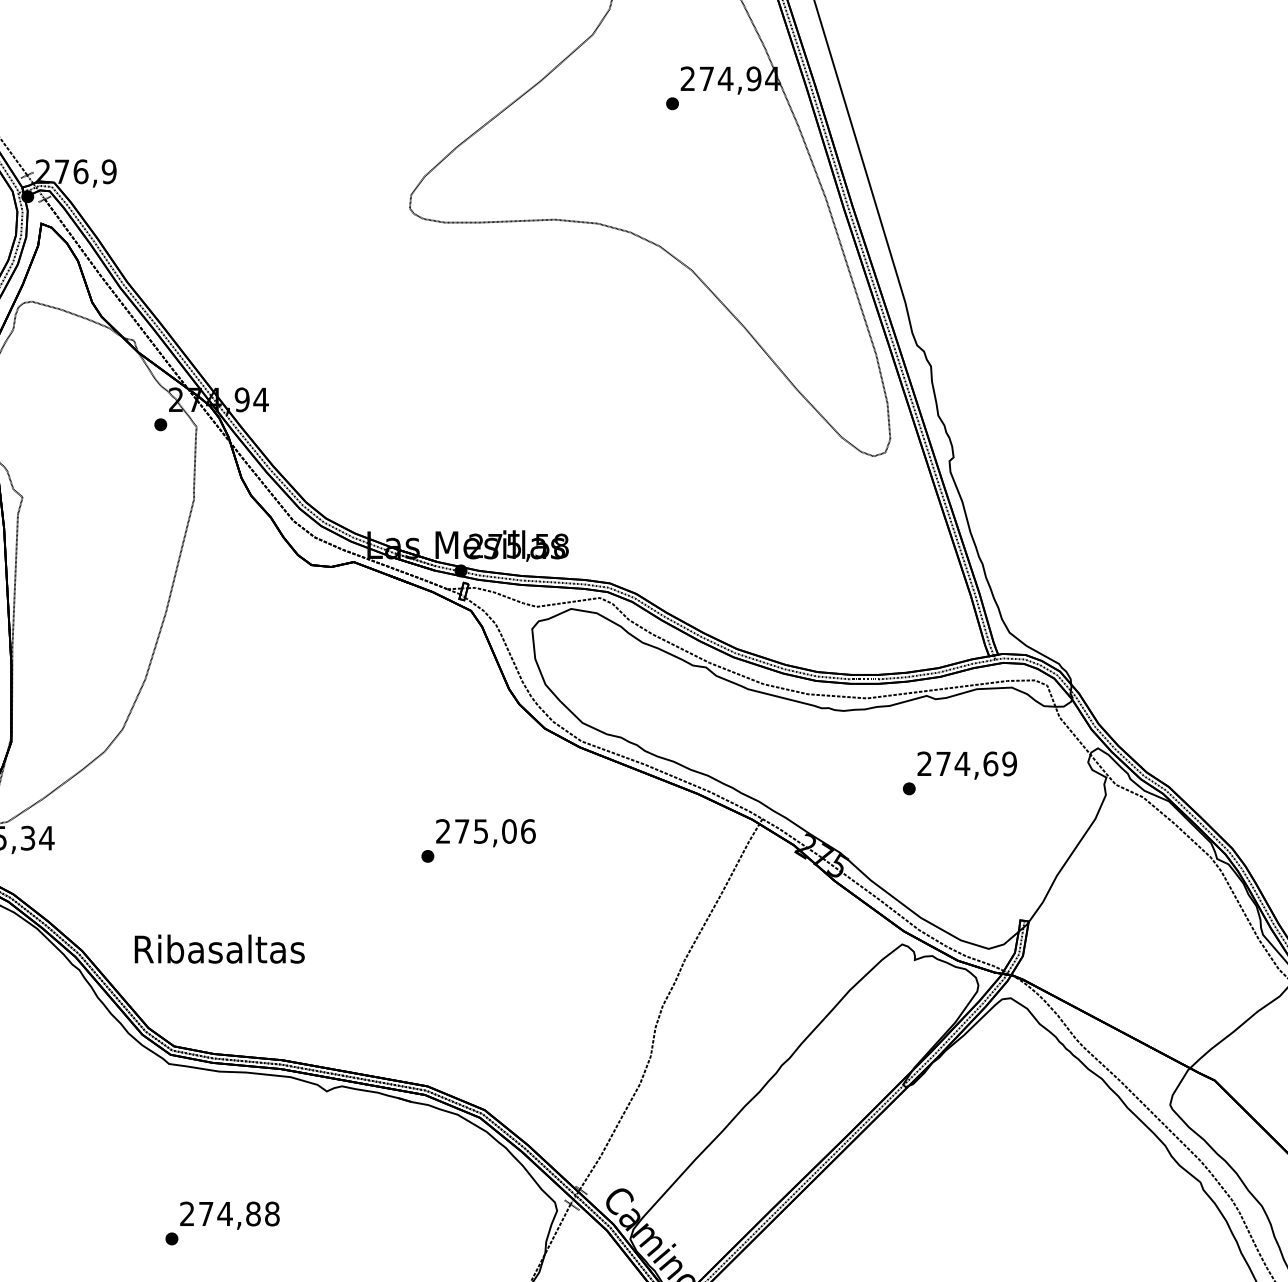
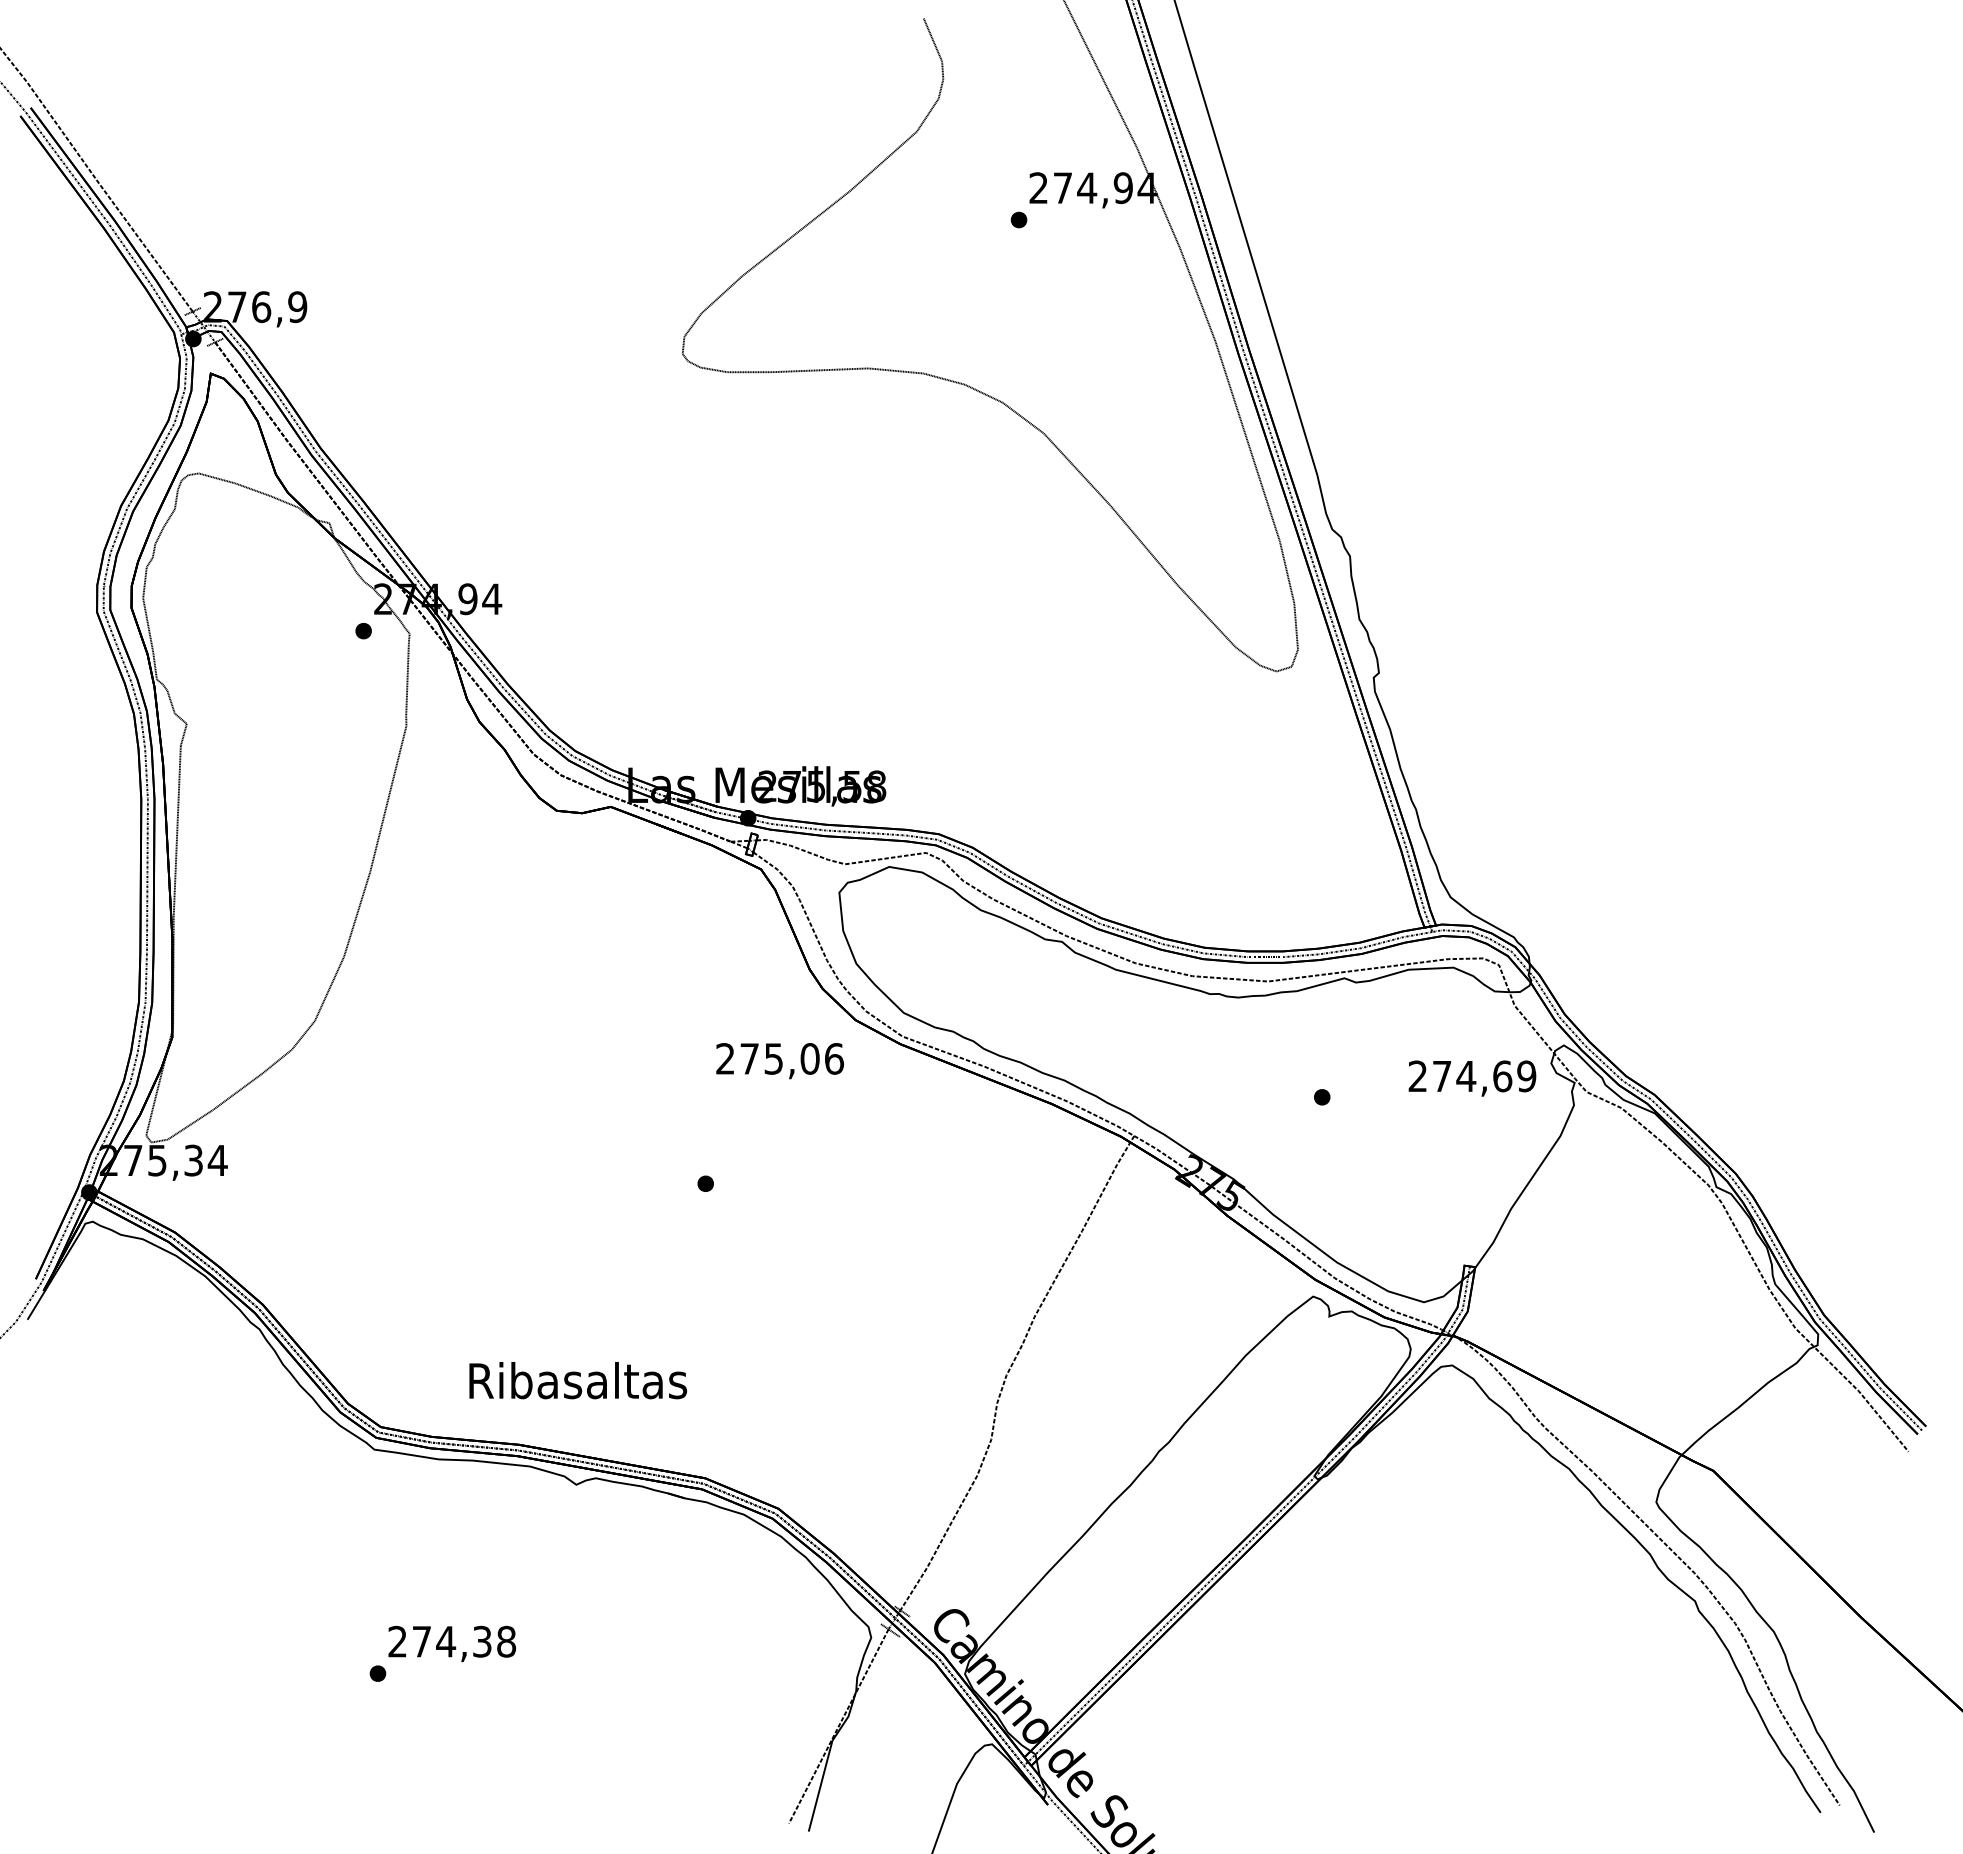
text: (967, 765) -> (1472, 1078), moved
text: (485, 833) -> (779, 1061), moved
text: (219, 949) -> (578, 1380), moved
text: (253, 1213) -> (482, 1641), 274,88 -> 274,38

